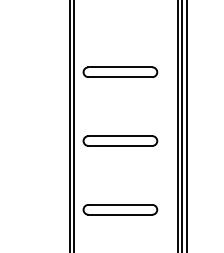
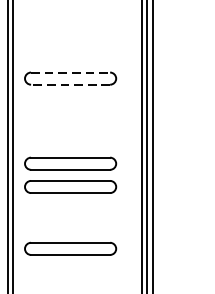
line: (120, 67) -> (70, 72), solid -> dashed
line: (120, 77) -> (70, 85), solid -> dashed
part: (120, 159) -> (70, 186), added

